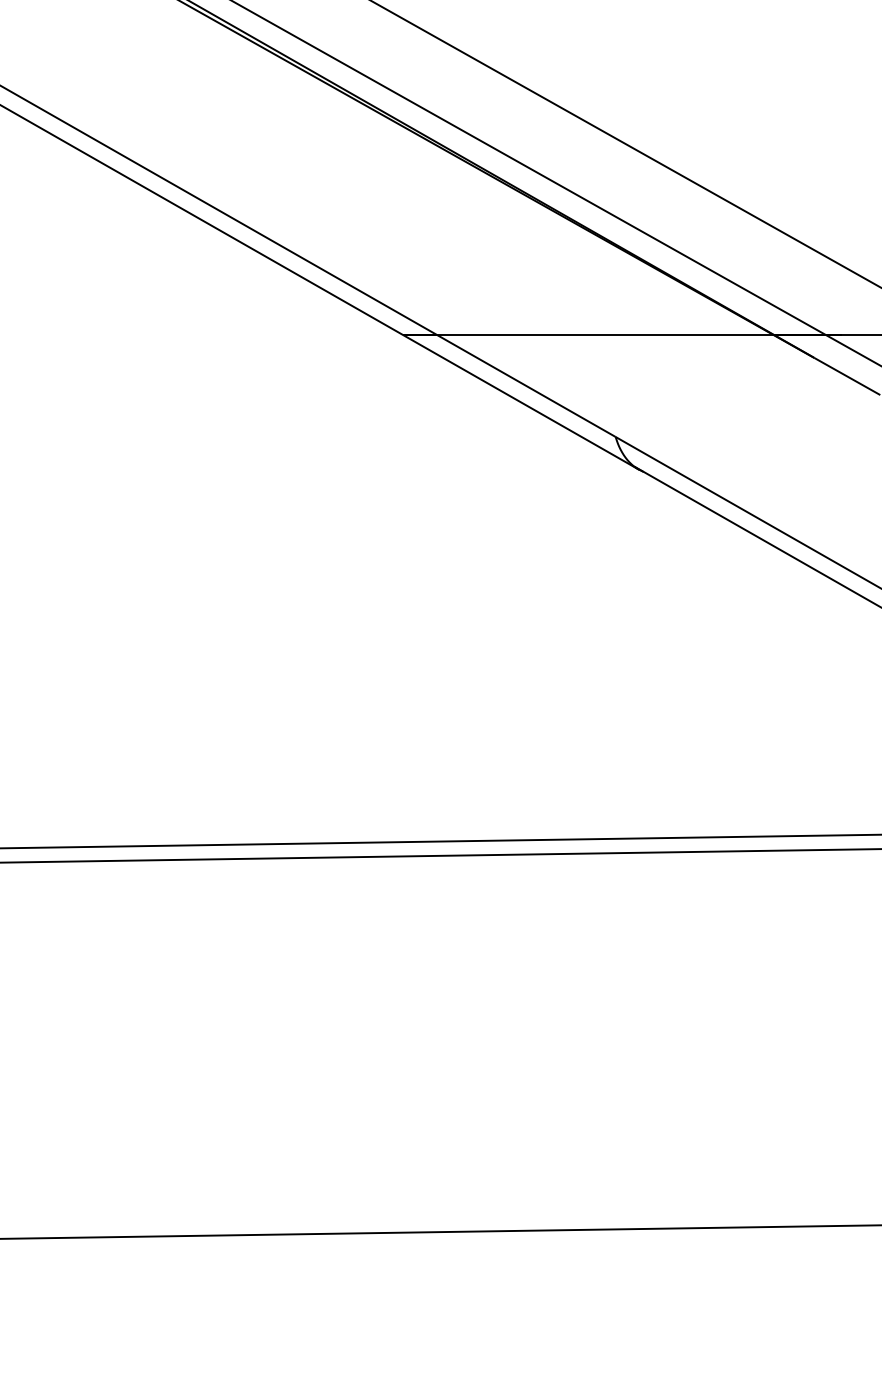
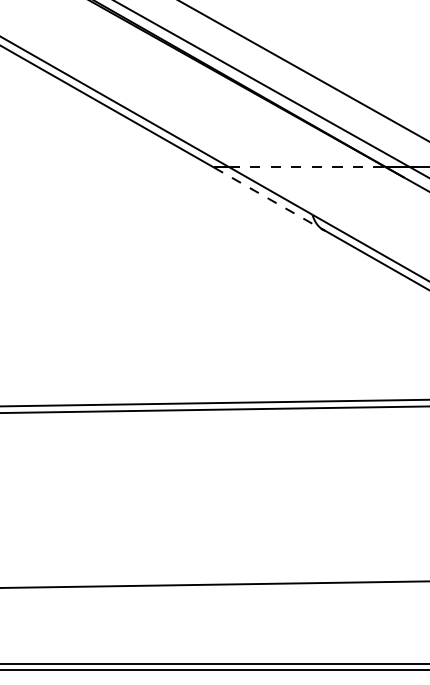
line: (607, 335) -> (308, 167), solid -> dashed
line: (521, 402) -> (268, 198), solid -> dashed

